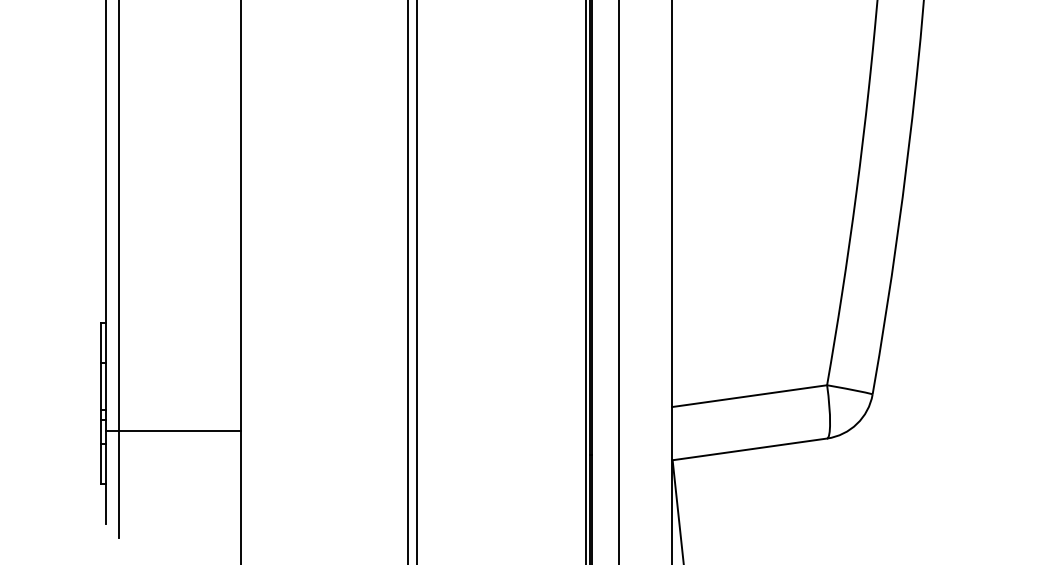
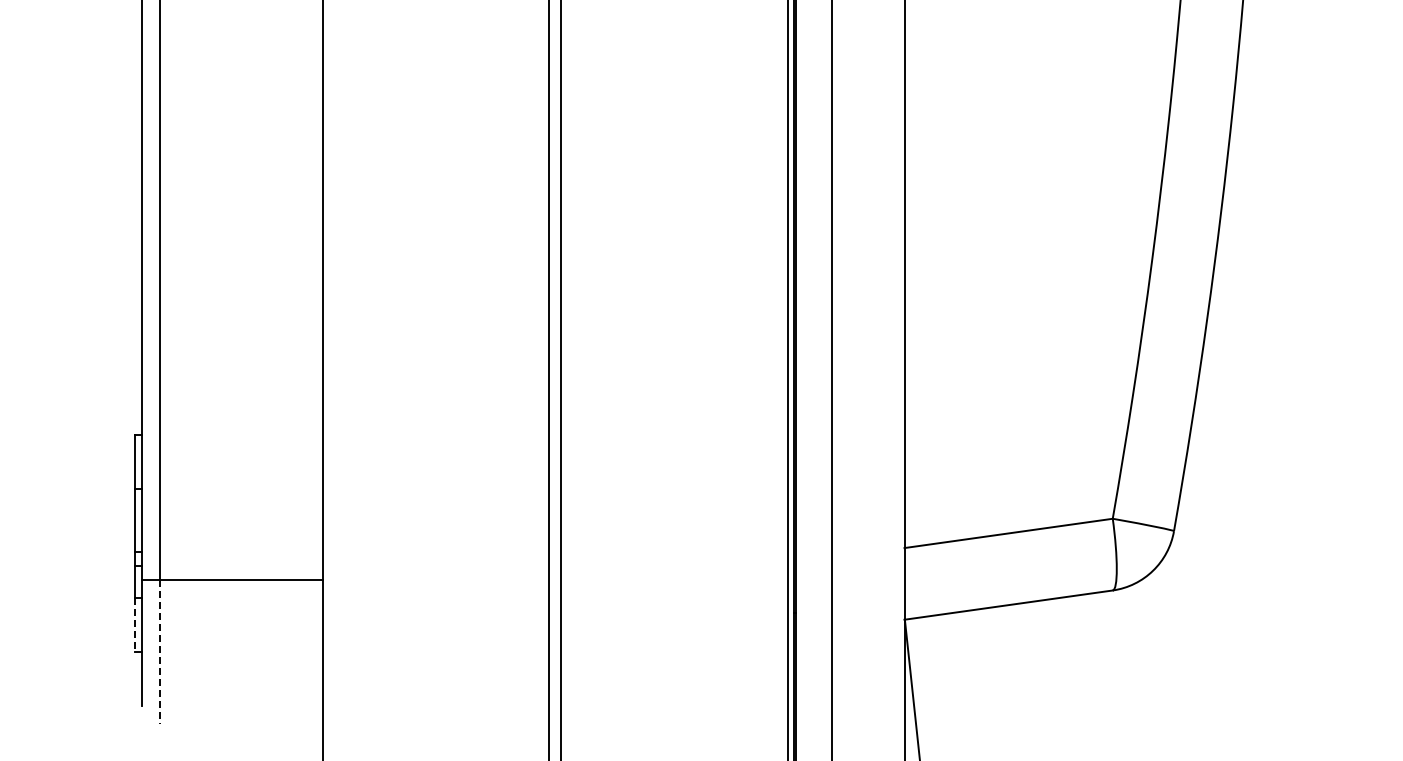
line: (100, 464) -> (135, 625), solid -> dashed
line: (119, 484) -> (160, 652), solid -> dashed

